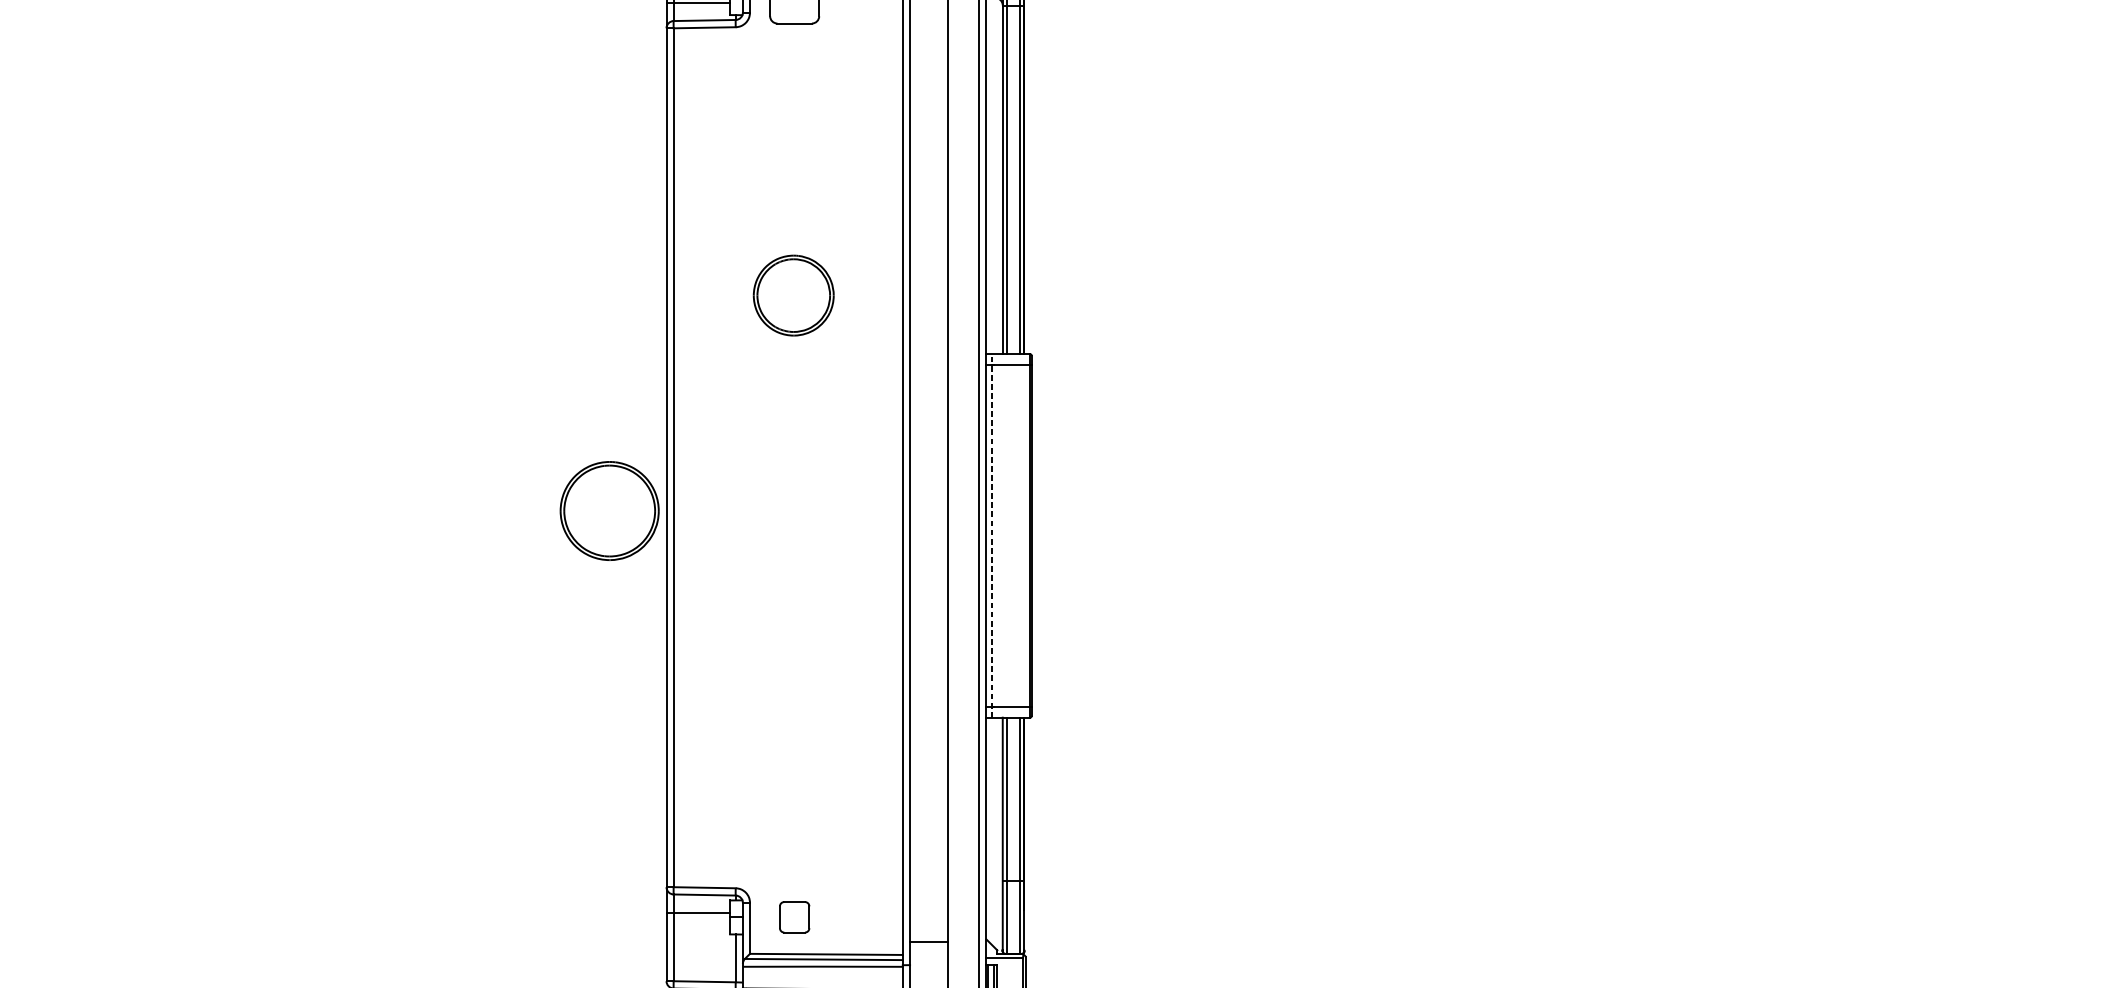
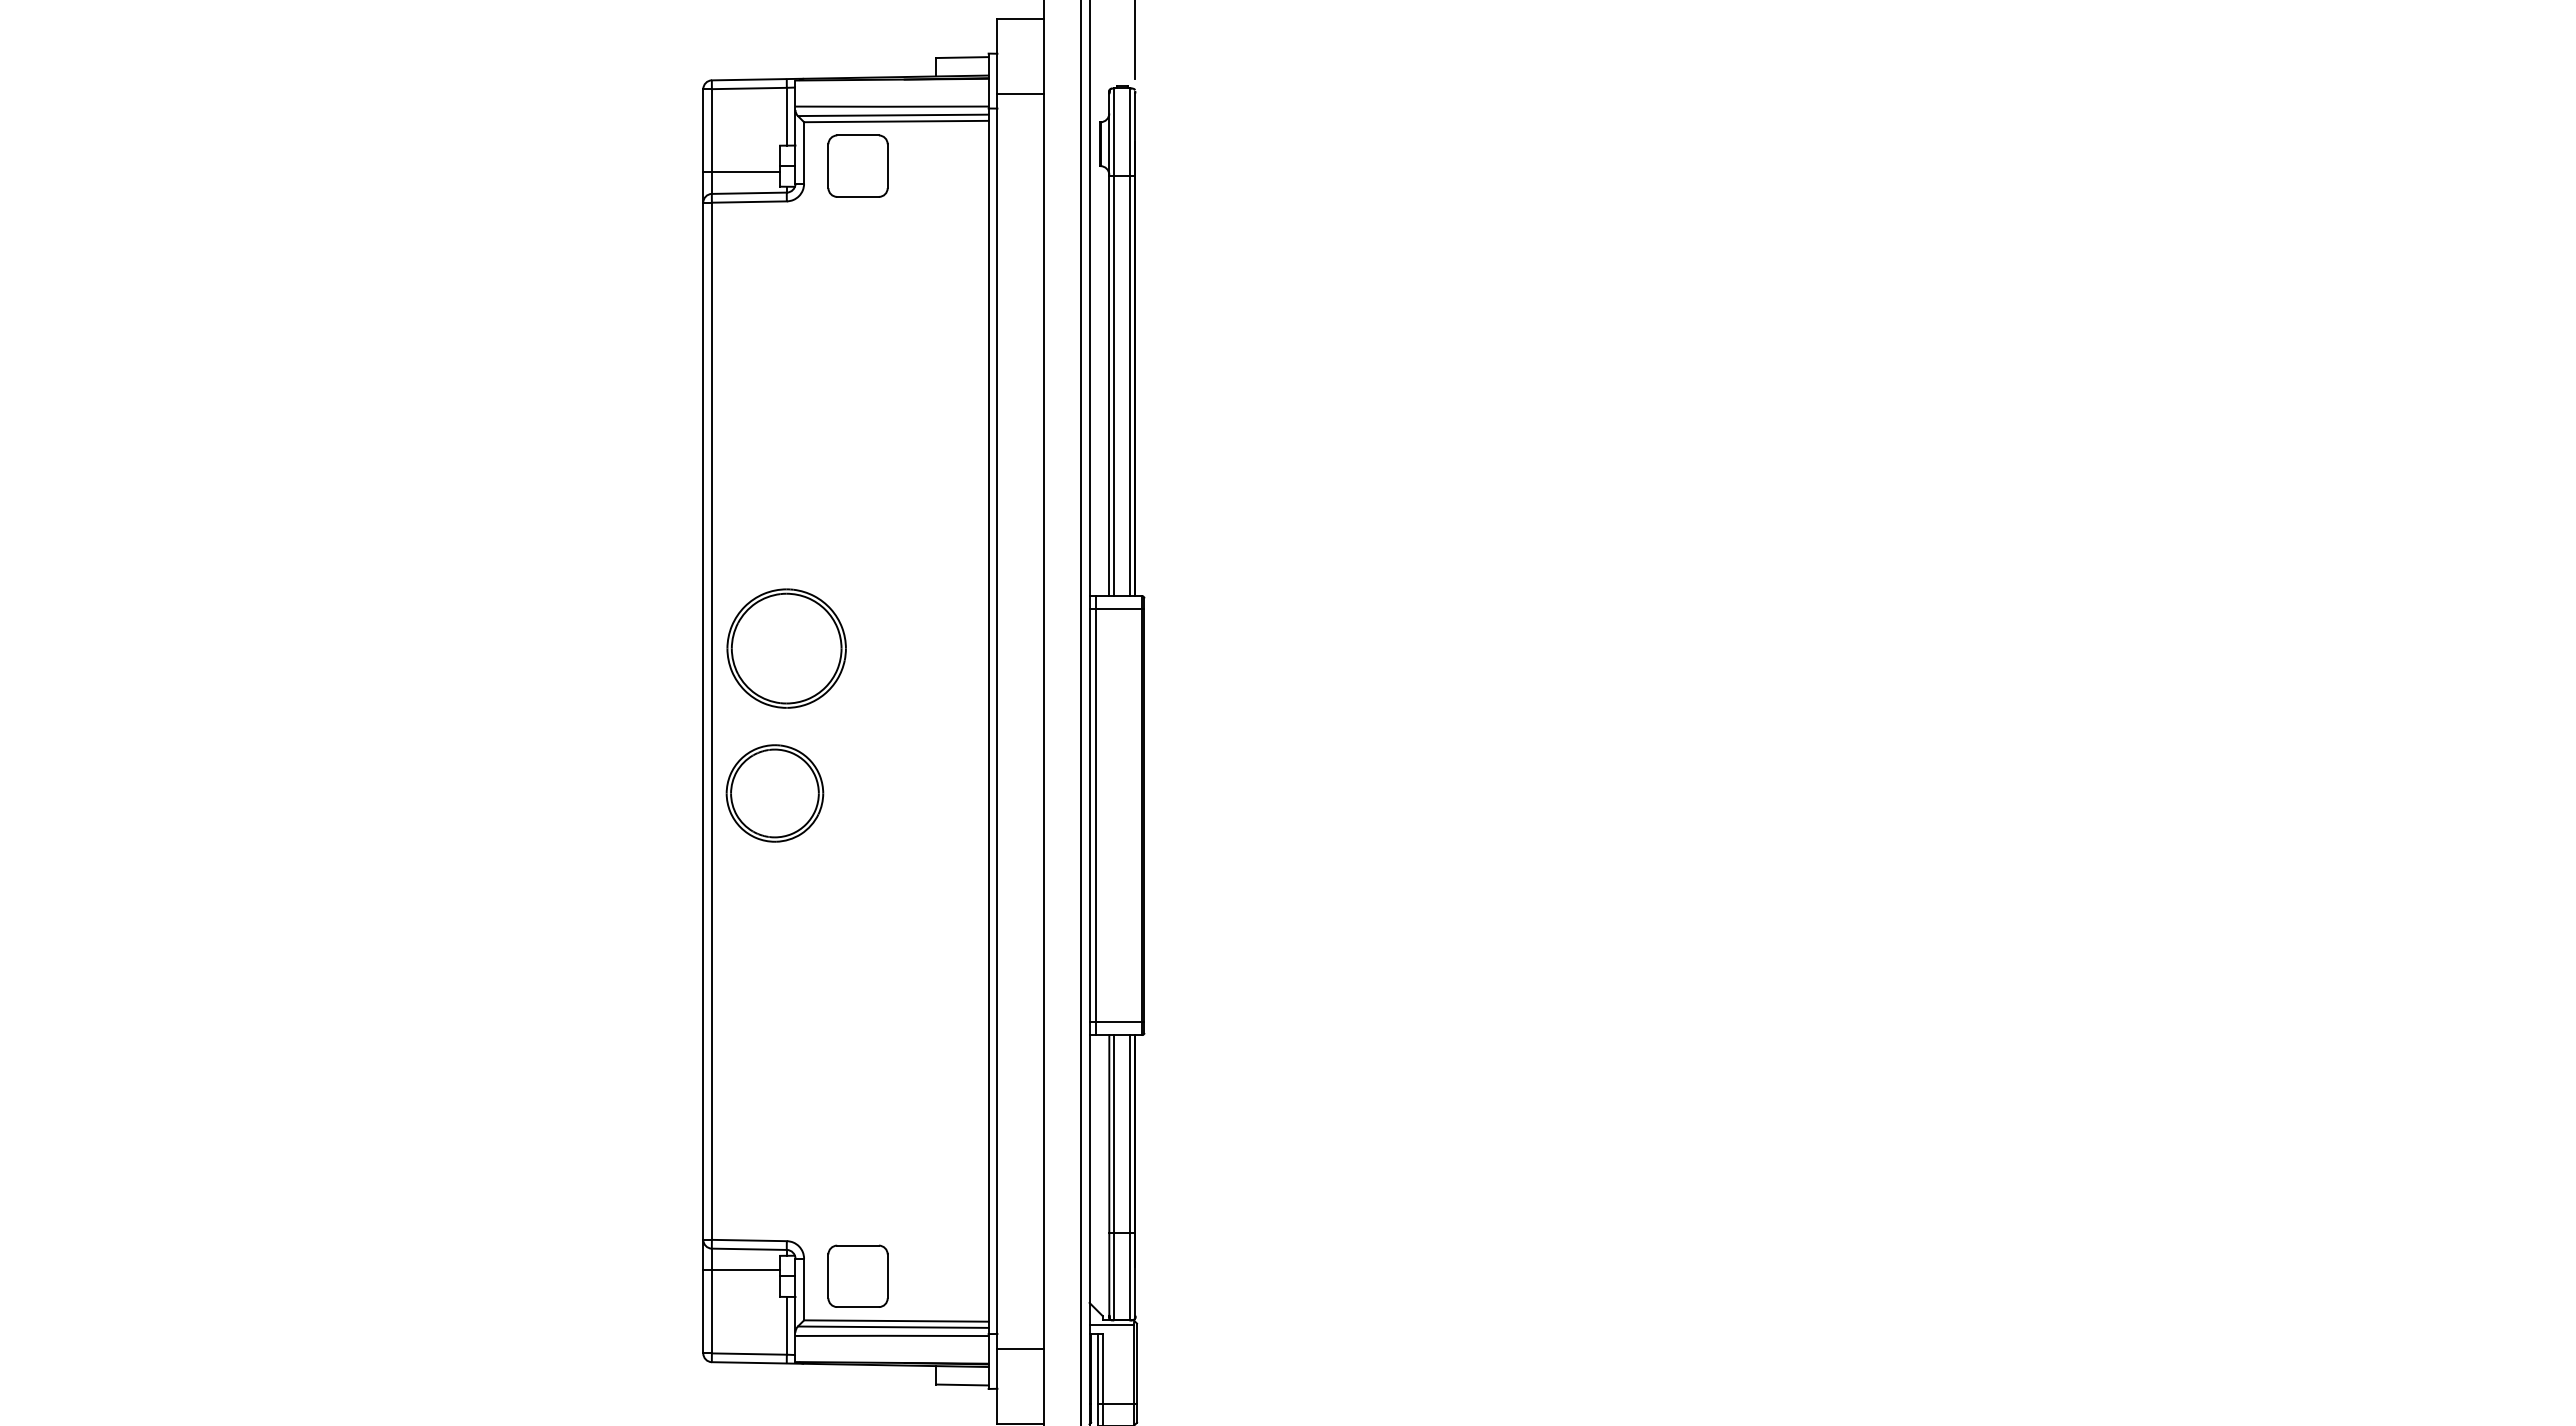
part: (793, 295) -> (774, 793), moved
part: (609, 510) -> (786, 648), moved
line: (992, 535) -> (1096, 815), dashed -> solid
part: (794, 916) -> (857, 1275), size x1.67
line: (929, 942) -> (1020, 1349), moved

